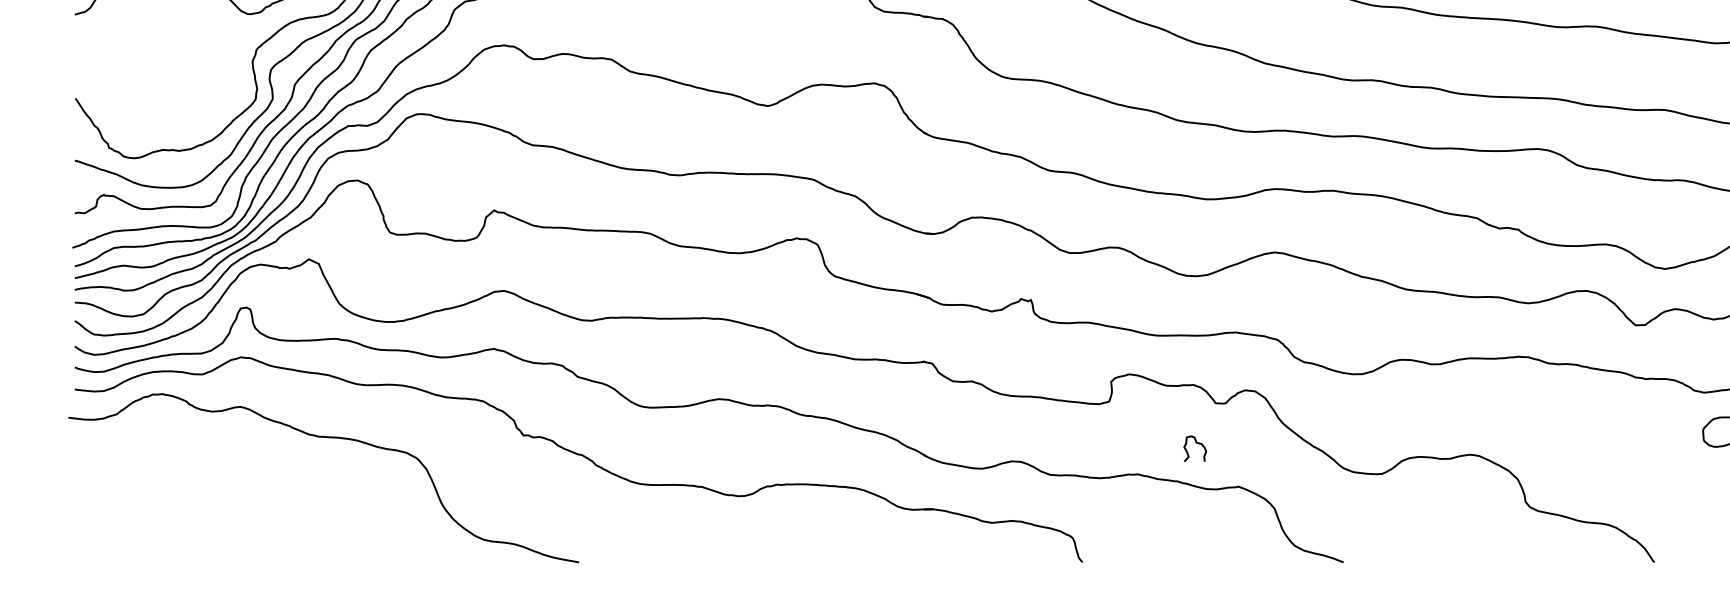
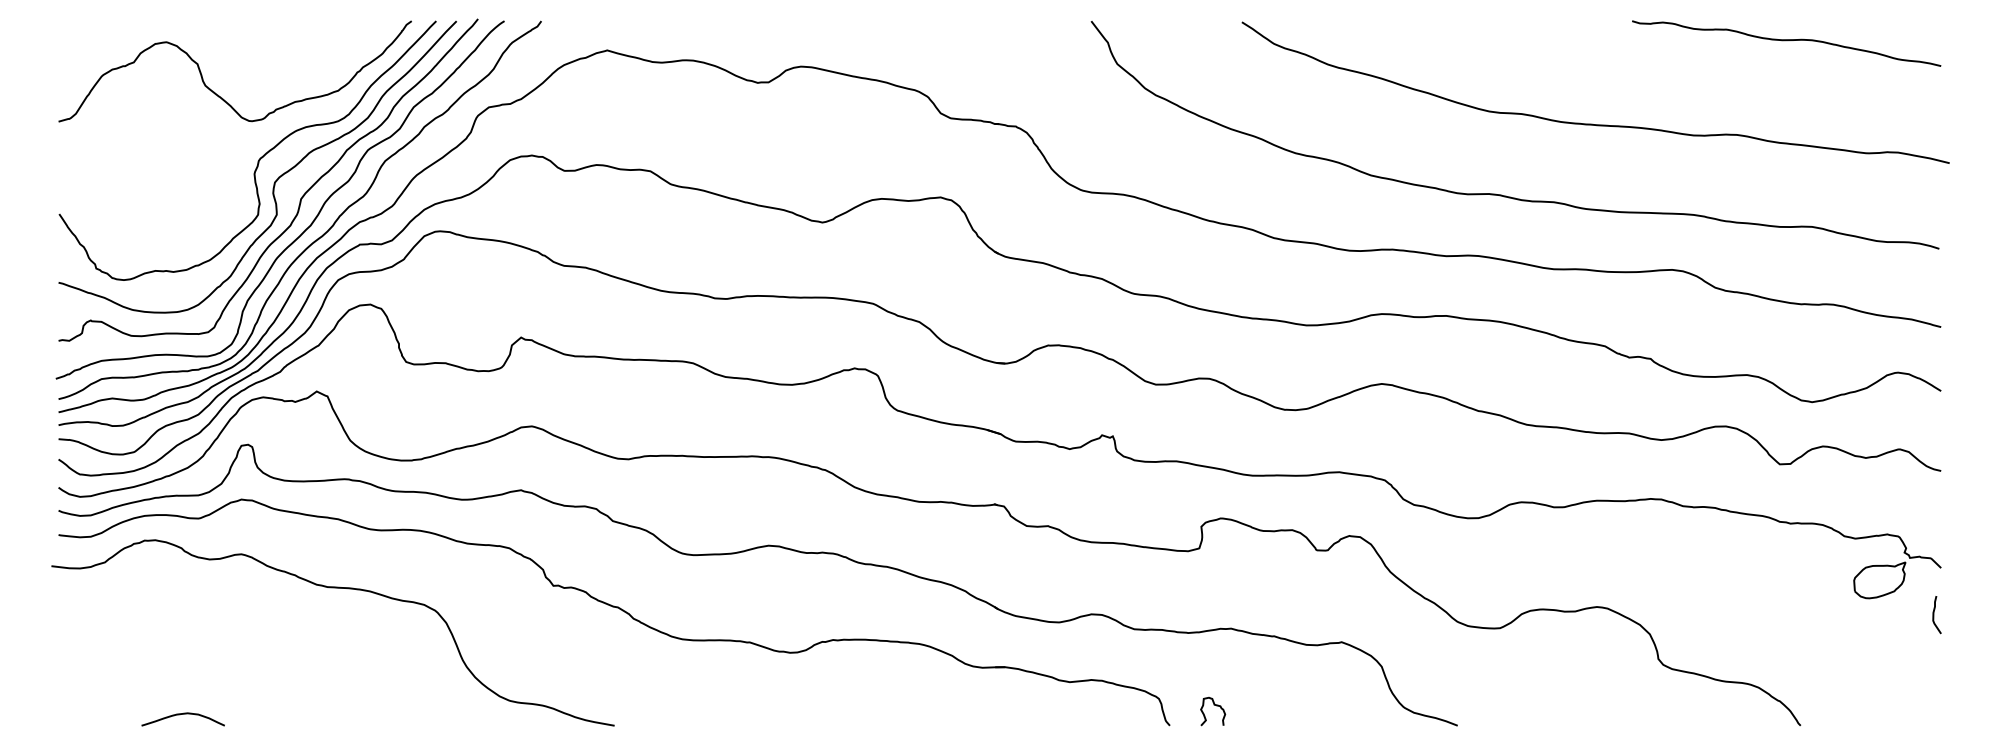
curve: (1198, 444) -> (1216, 706), moved
curve: (185, 553) -> (180, 715), added

